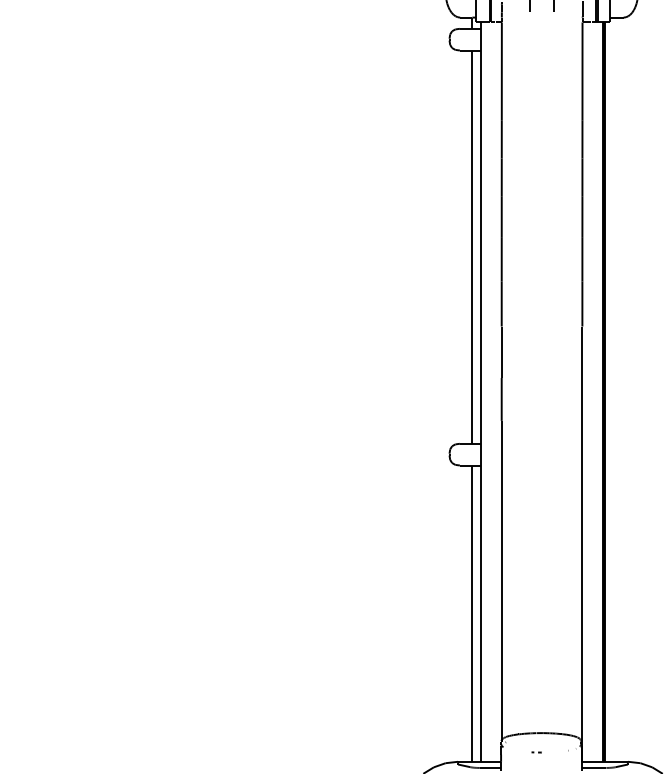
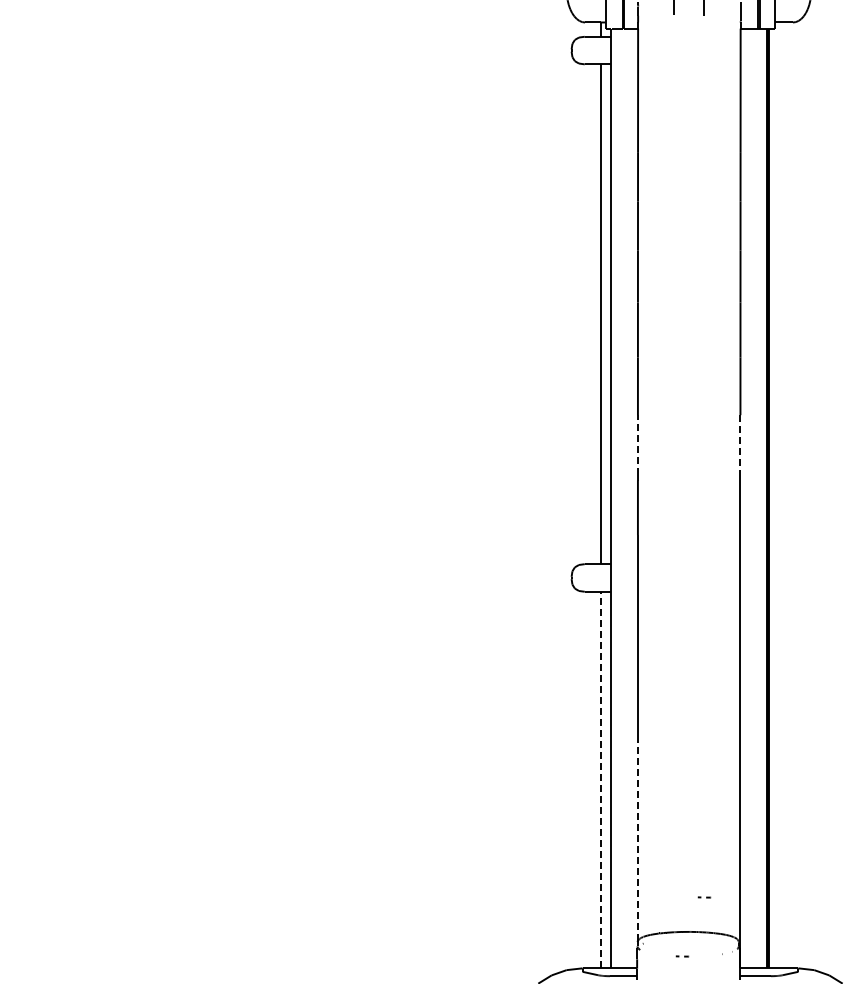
line: (501, 349) -> (637, 444), solid -> dashed
line: (582, 349) -> (740, 444), solid -> dashed
line: (472, 613) -> (600, 779), solid -> dashed
line: (501, 662) -> (637, 842), solid -> dashed
line: (555, 706) -> (706, 897), added

